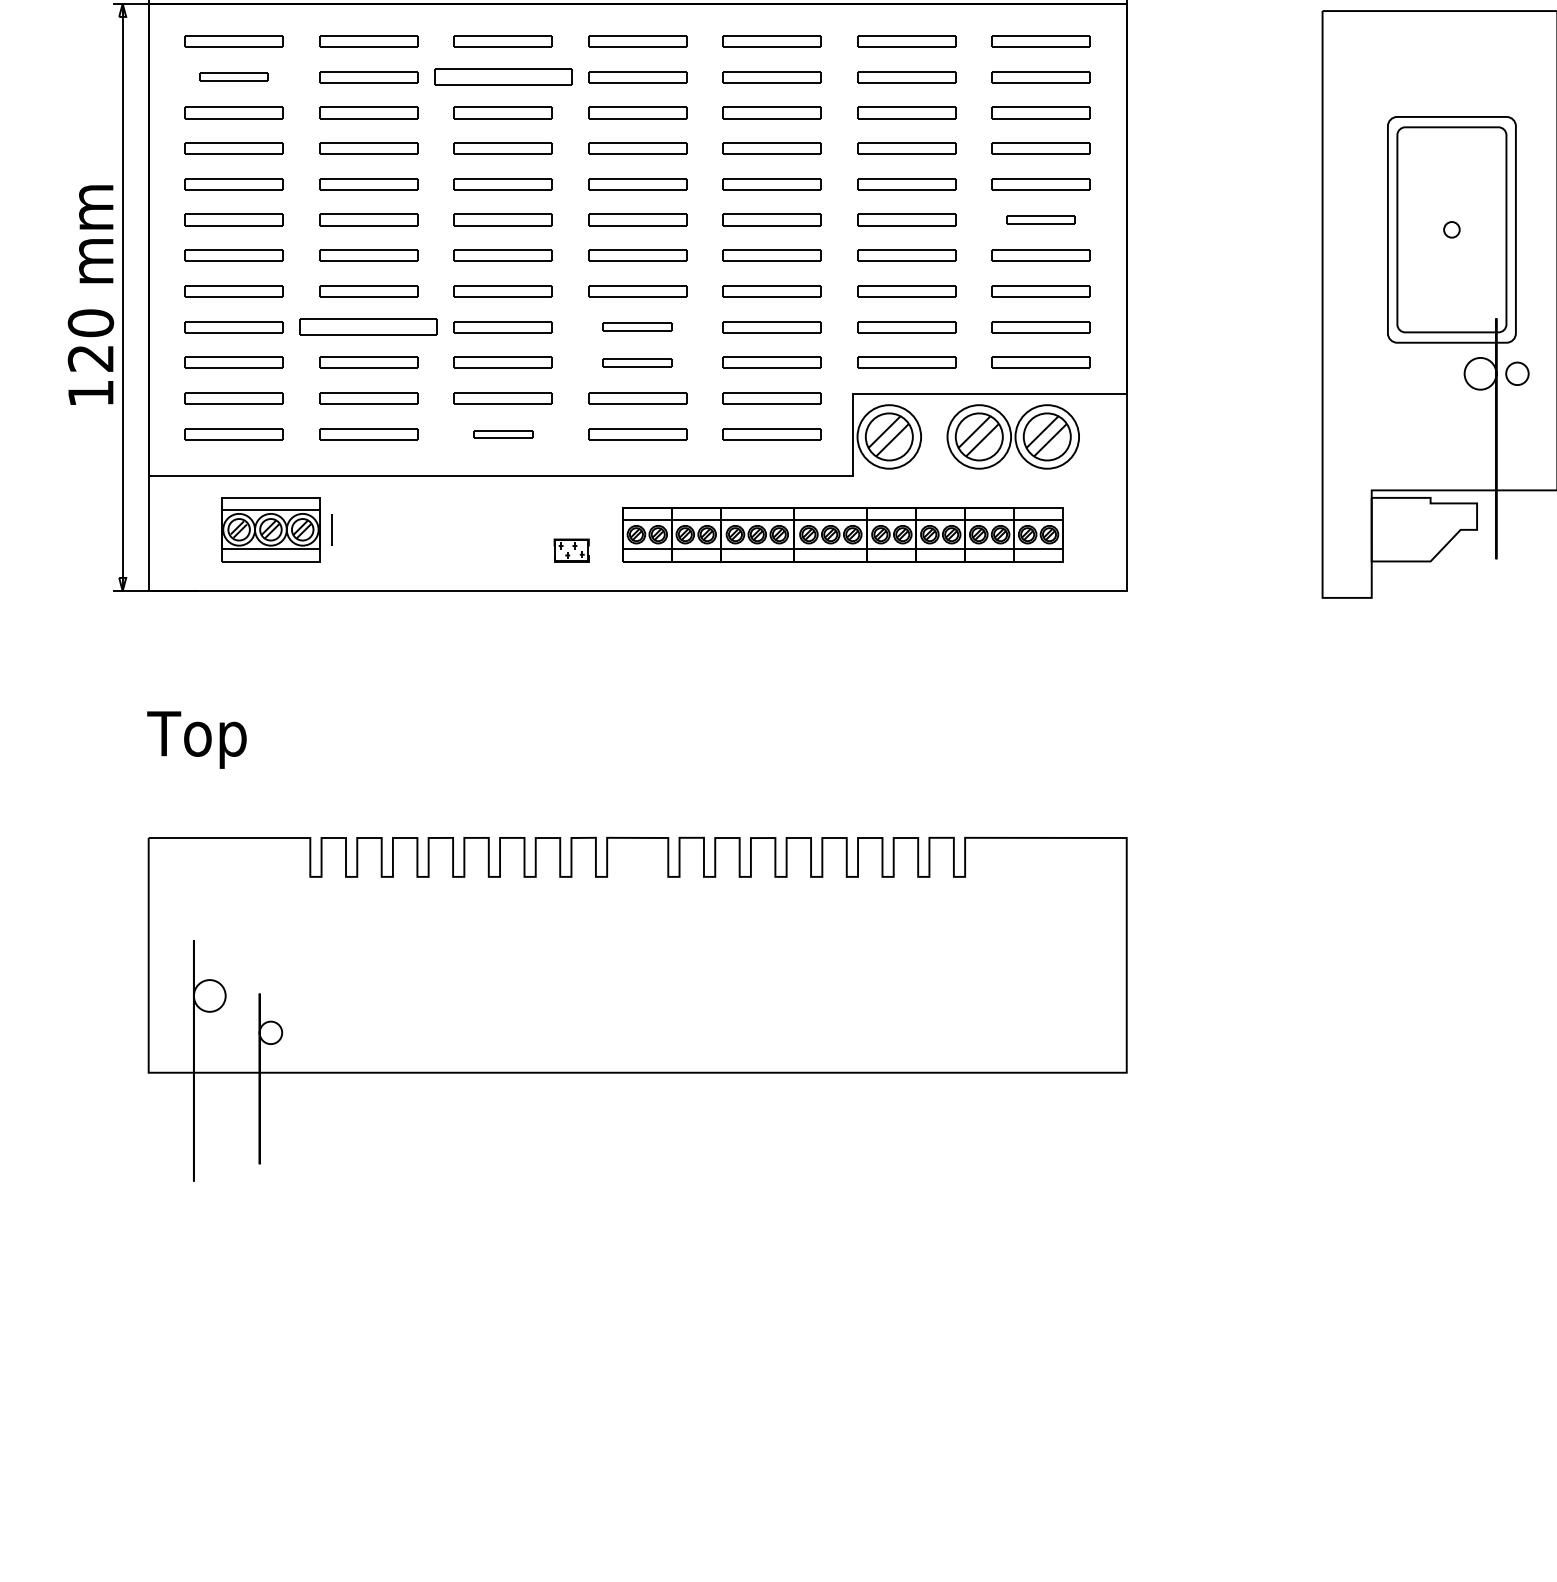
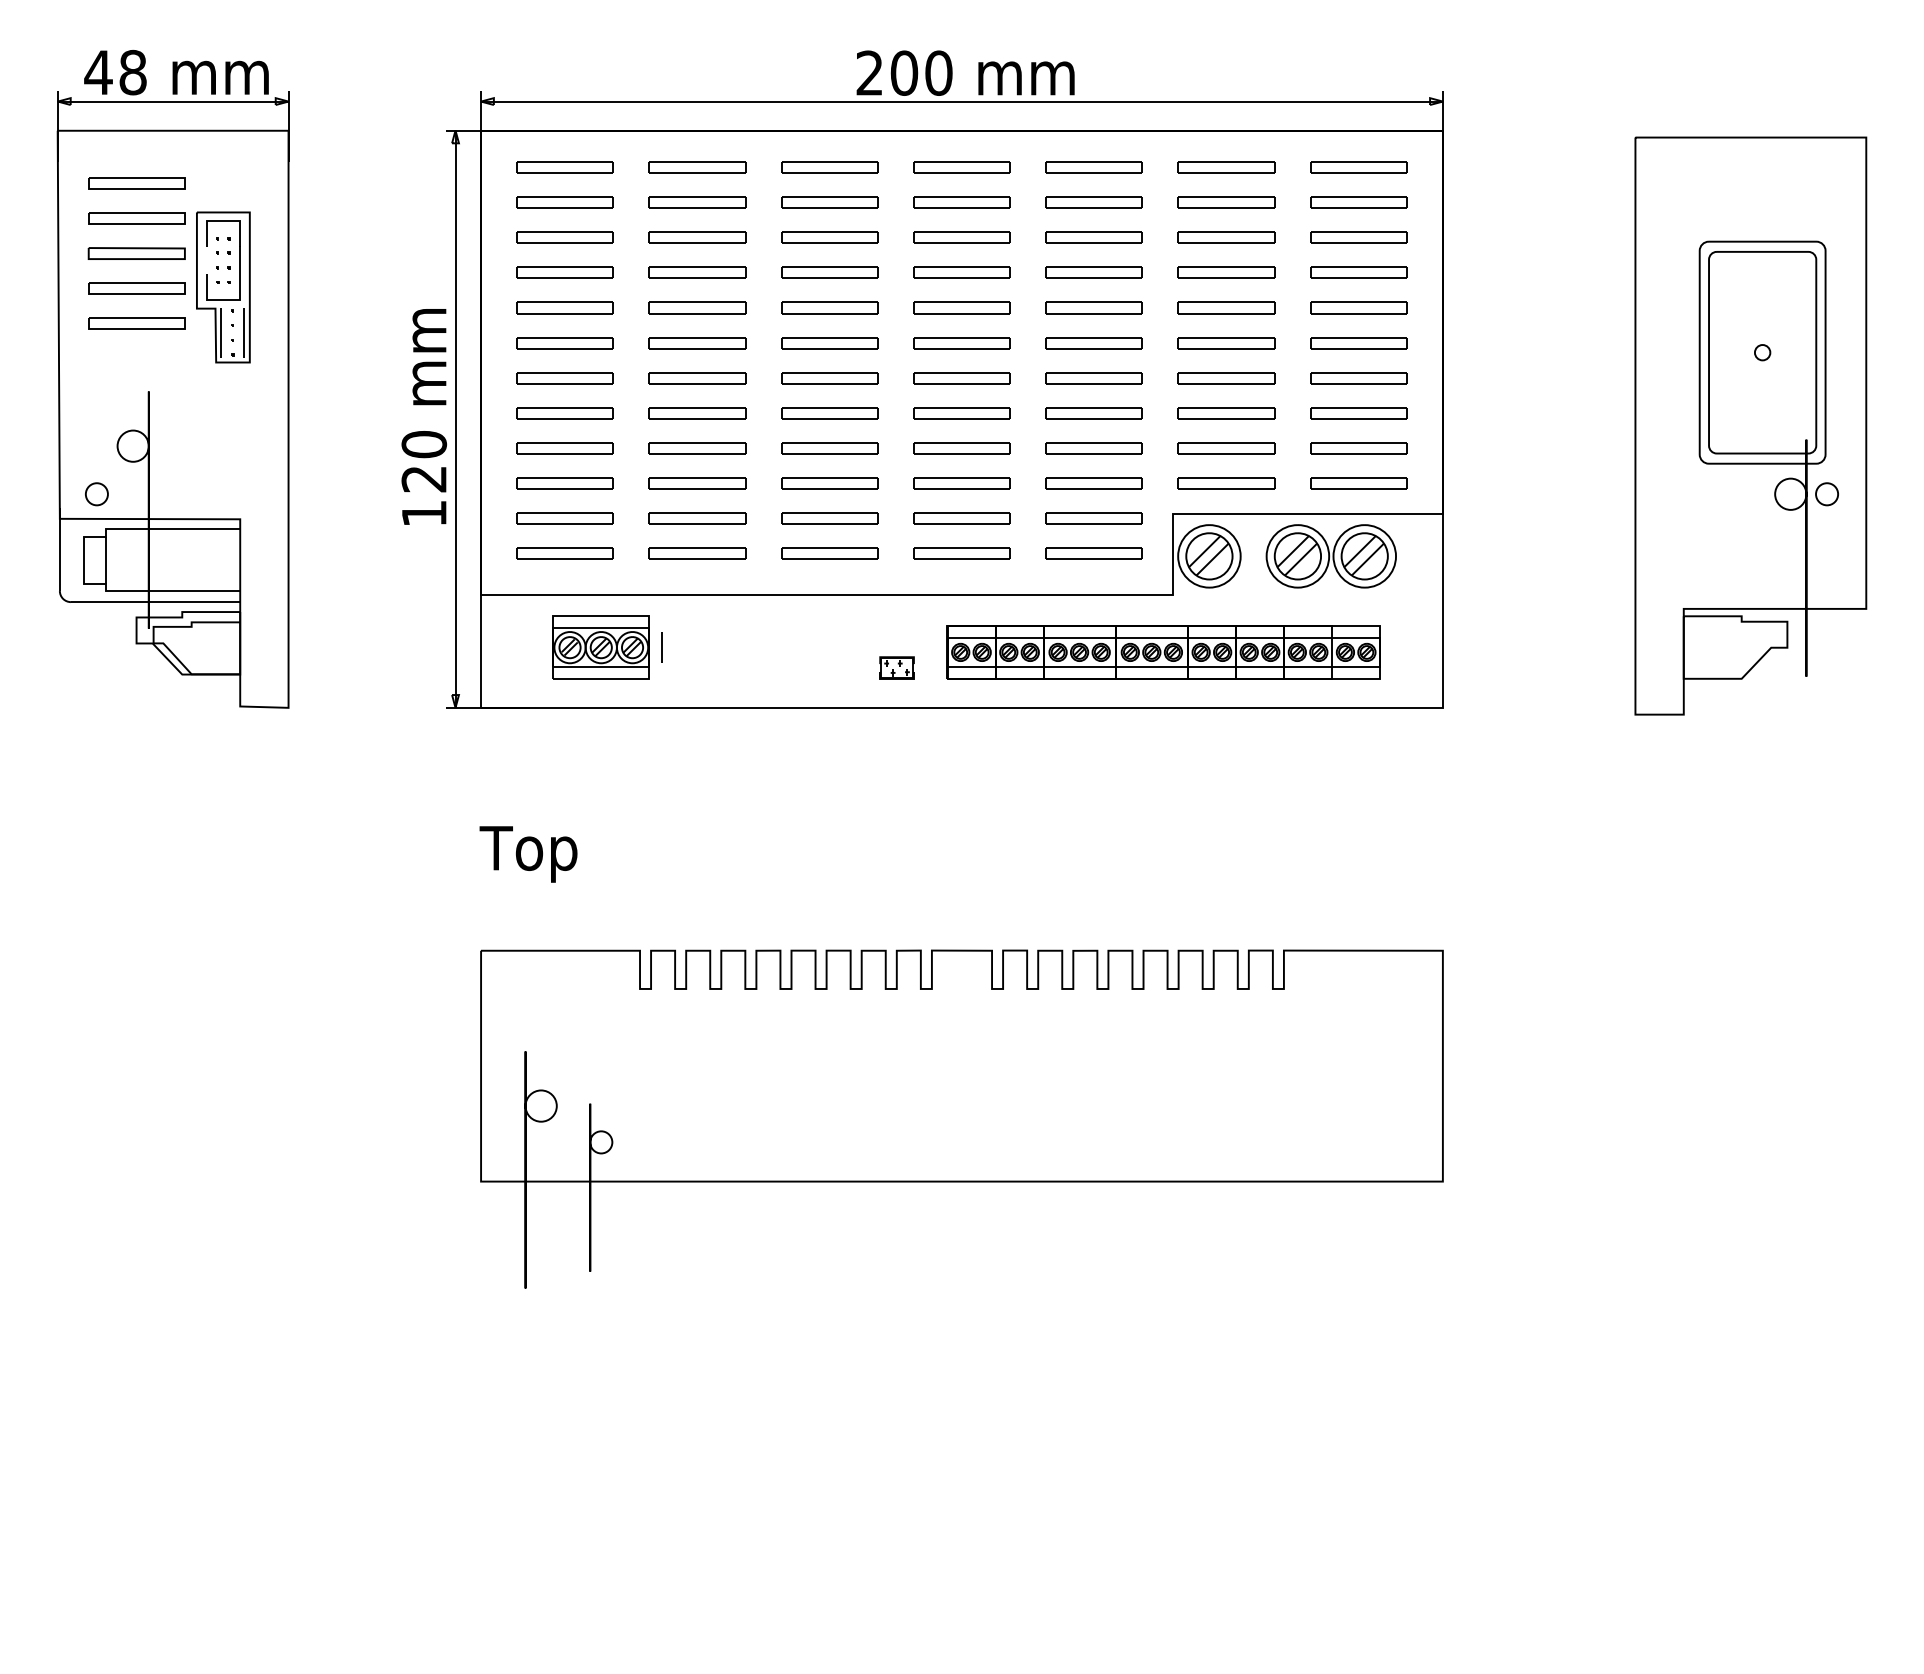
part: (233, 77) -> (564, 202), size x1.43
part: (503, 77) -> (829, 202), size x0.71
part: (1040, 220) -> (1358, 343), size x1.43
part: (368, 327) -> (697, 448), size x0.71
part: (637, 327) -> (961, 448), size x1.43
part: (637, 362) -> (961, 483), size x1.43
part: (503, 434) -> (829, 553), size x1.67

